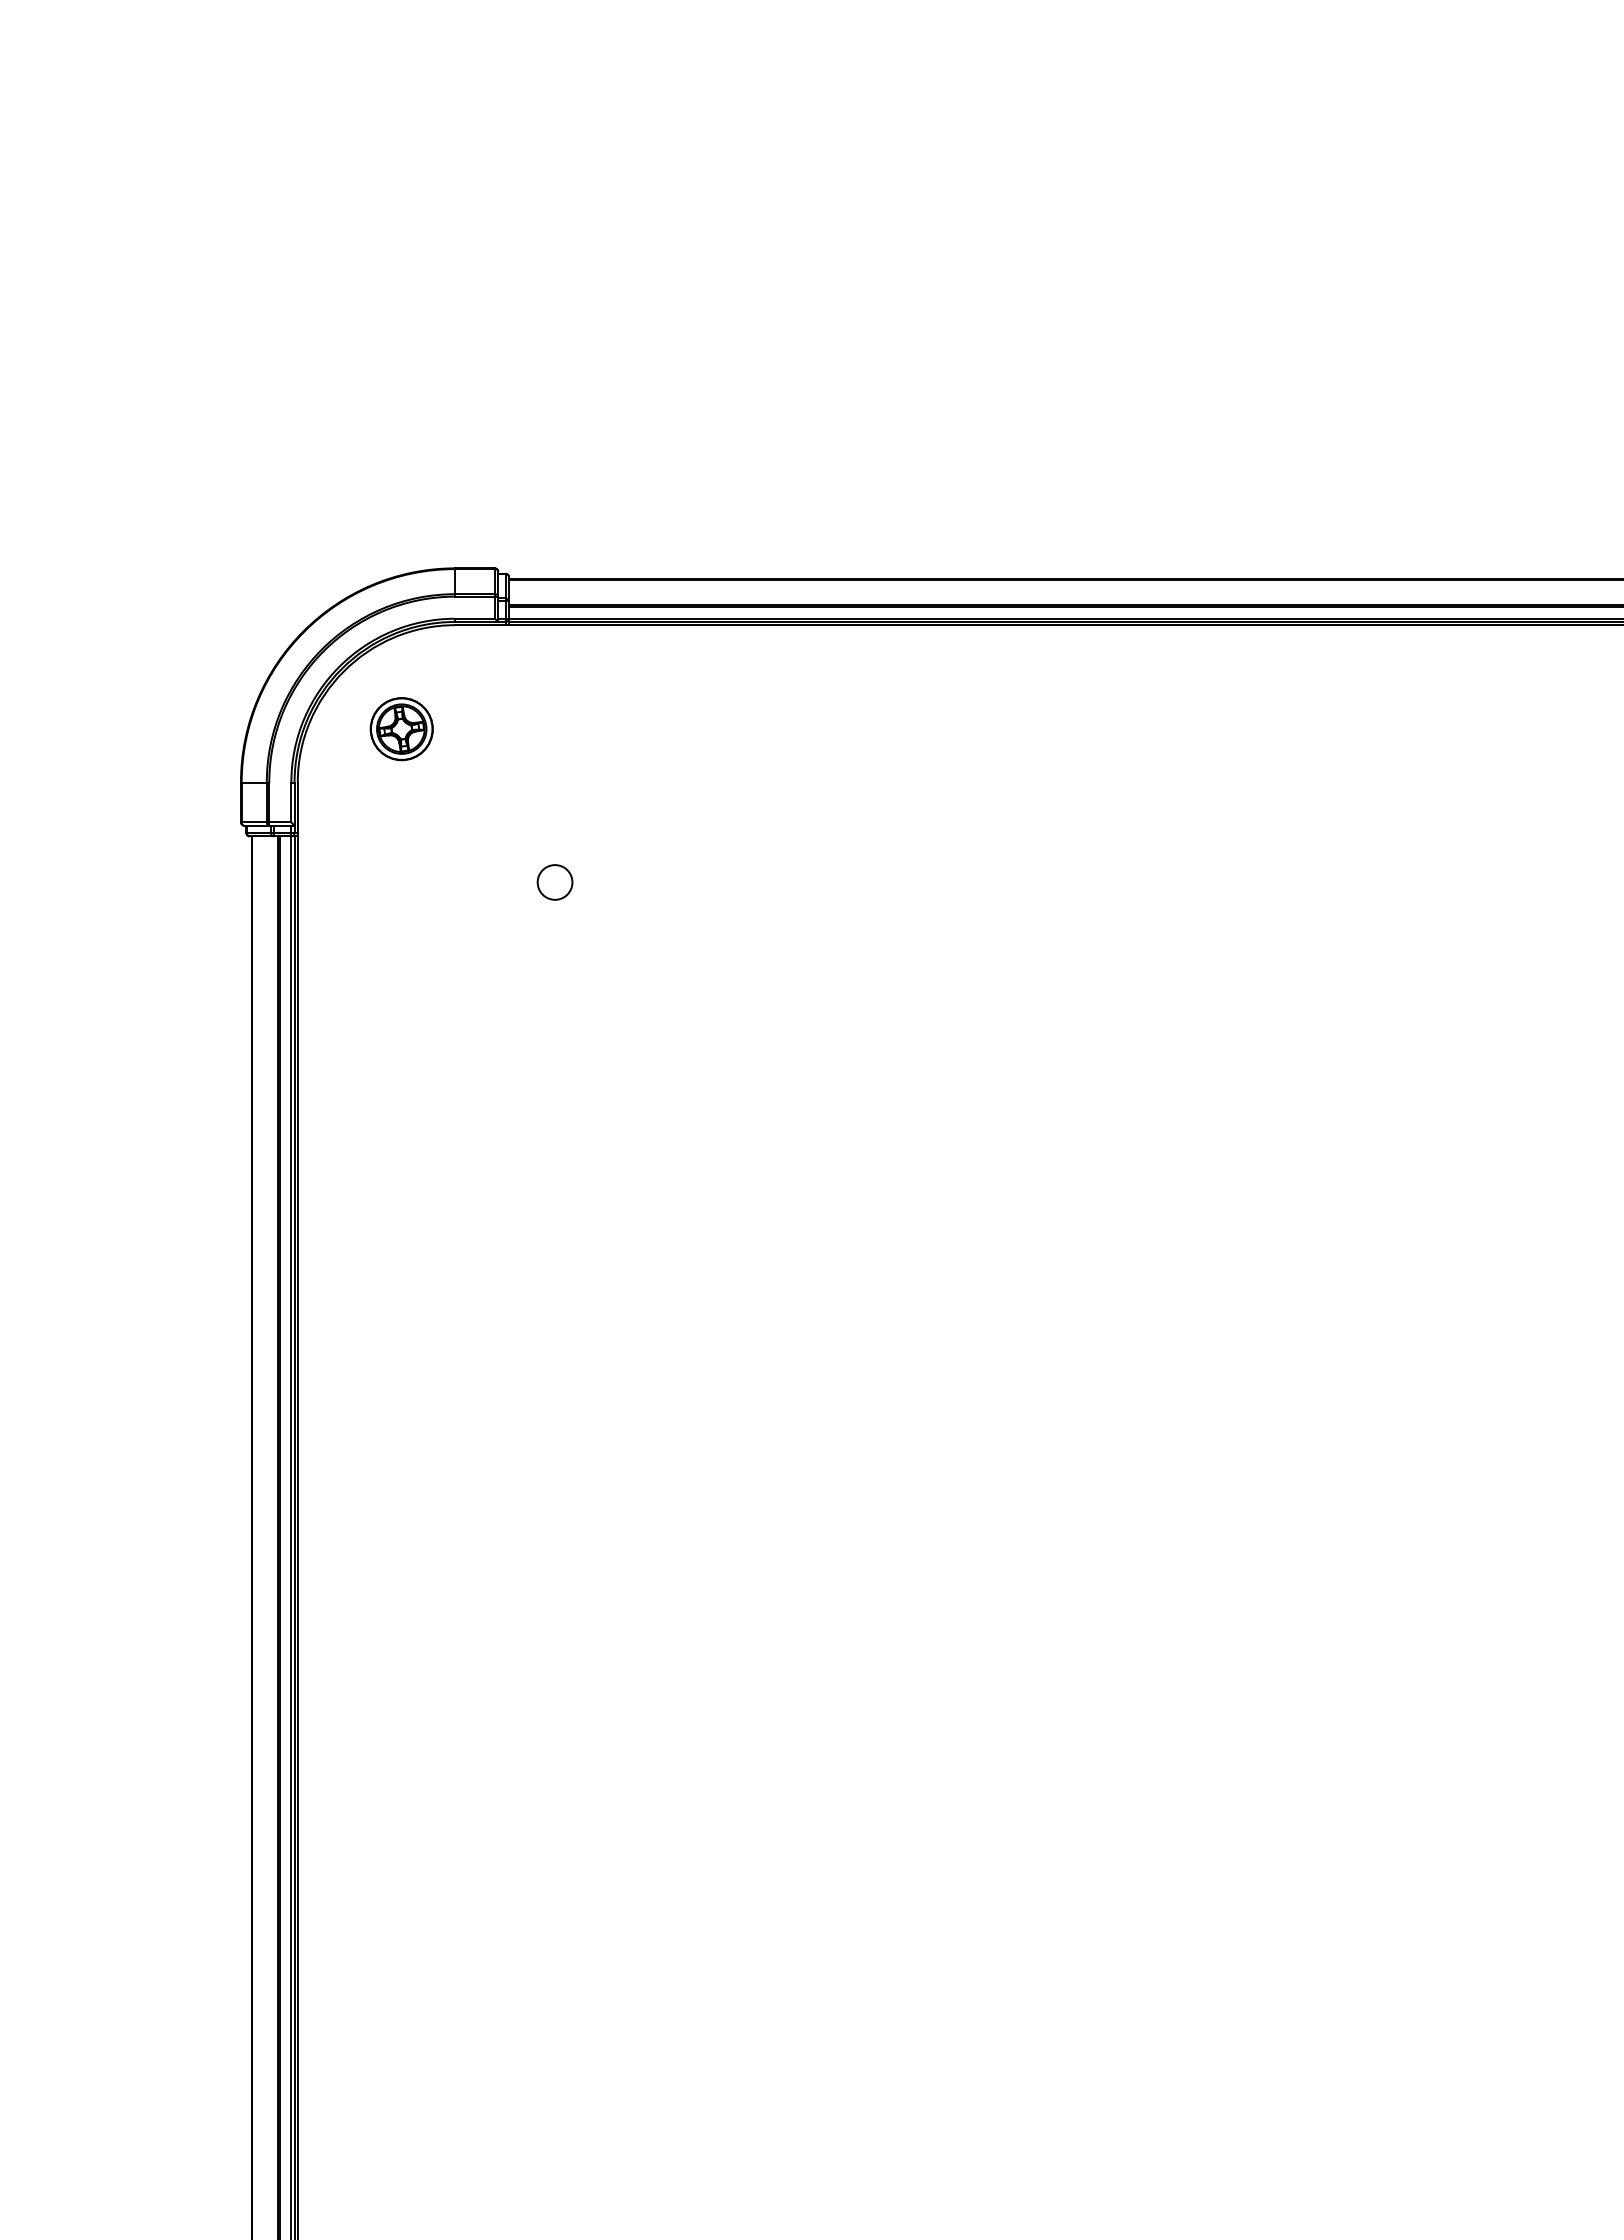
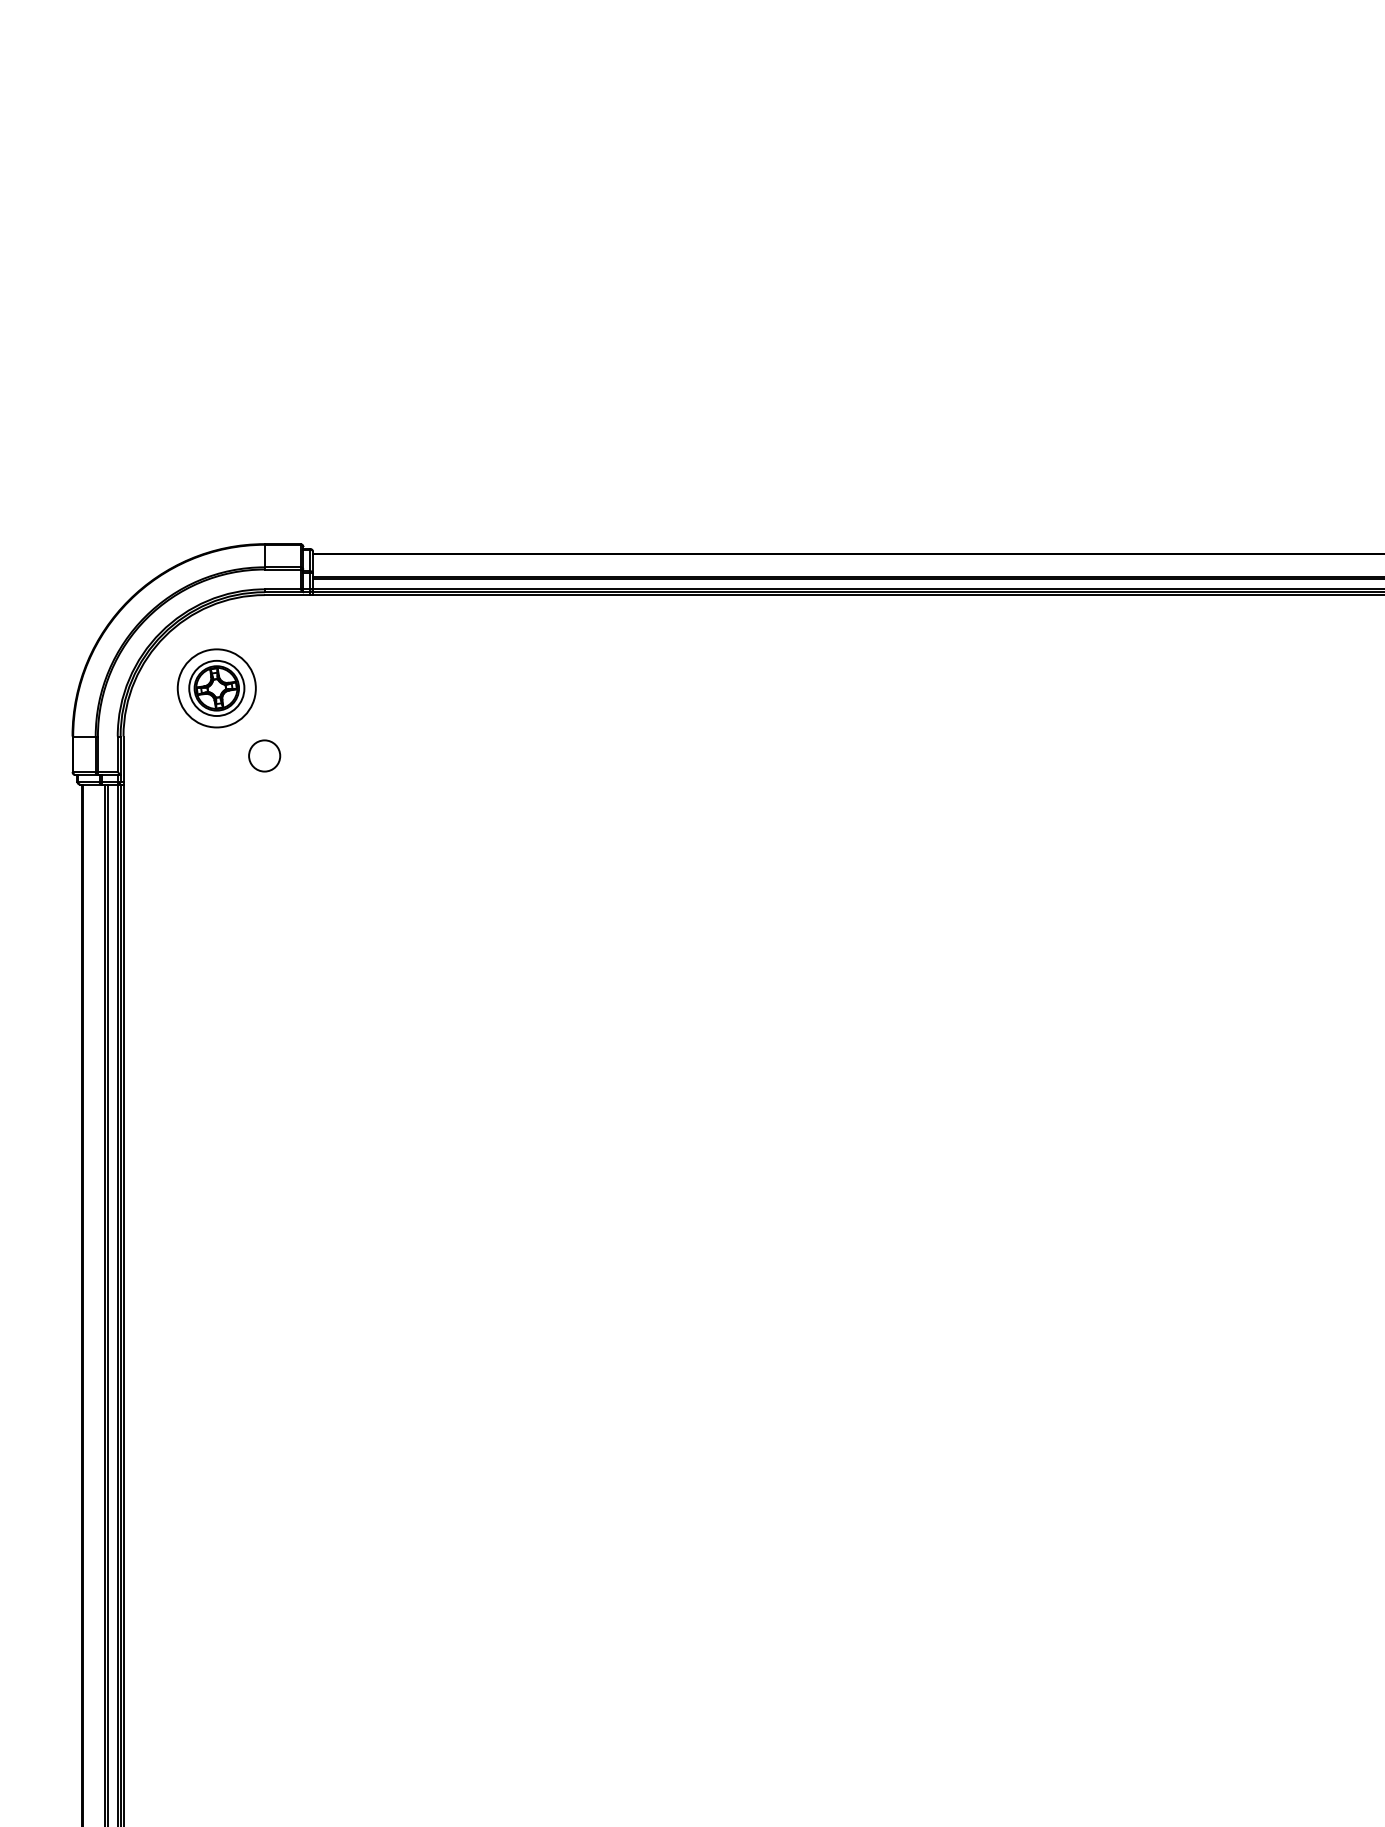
circle: (401, 729) -> (216, 688), size x1.4
circle: (554, 882) -> (264, 756), moved

